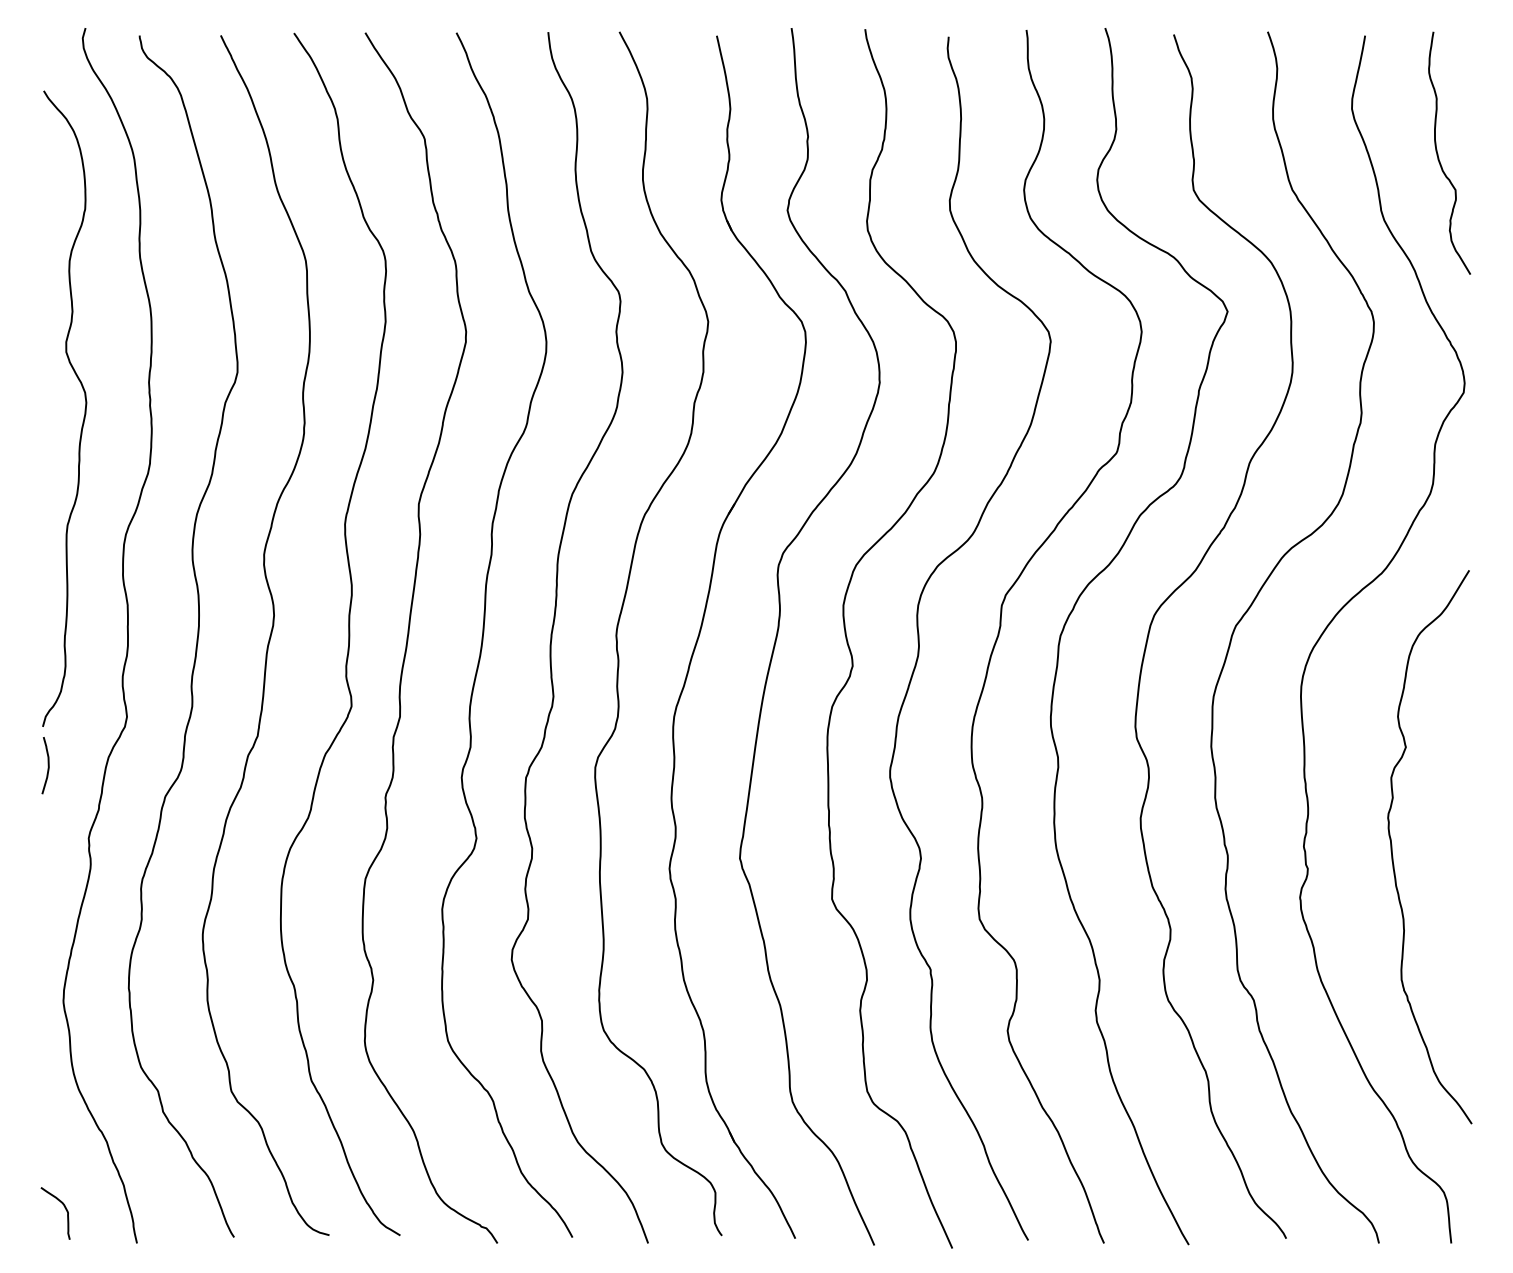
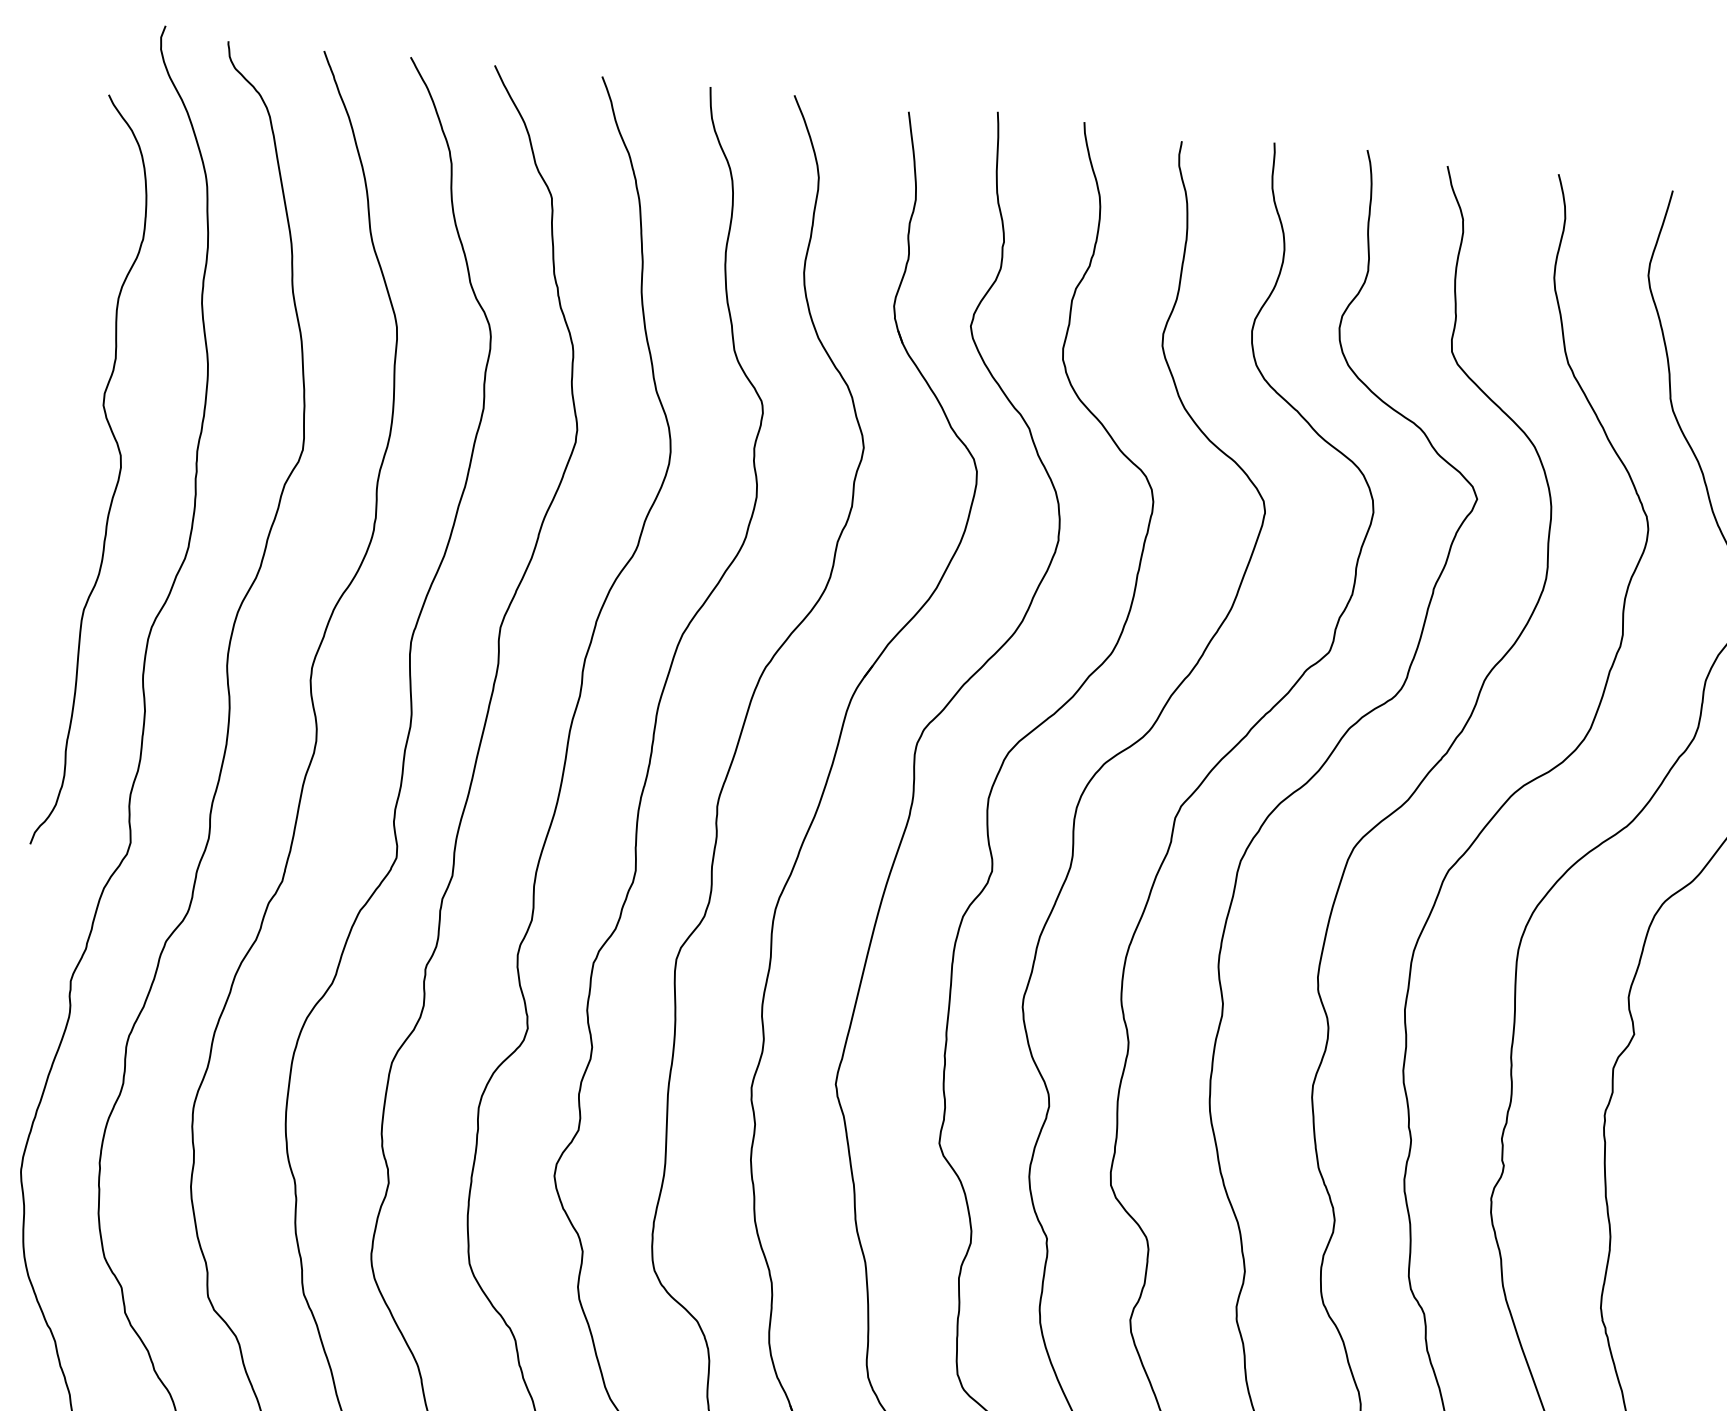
curve: (47, 765) -> (30, 890), removed

